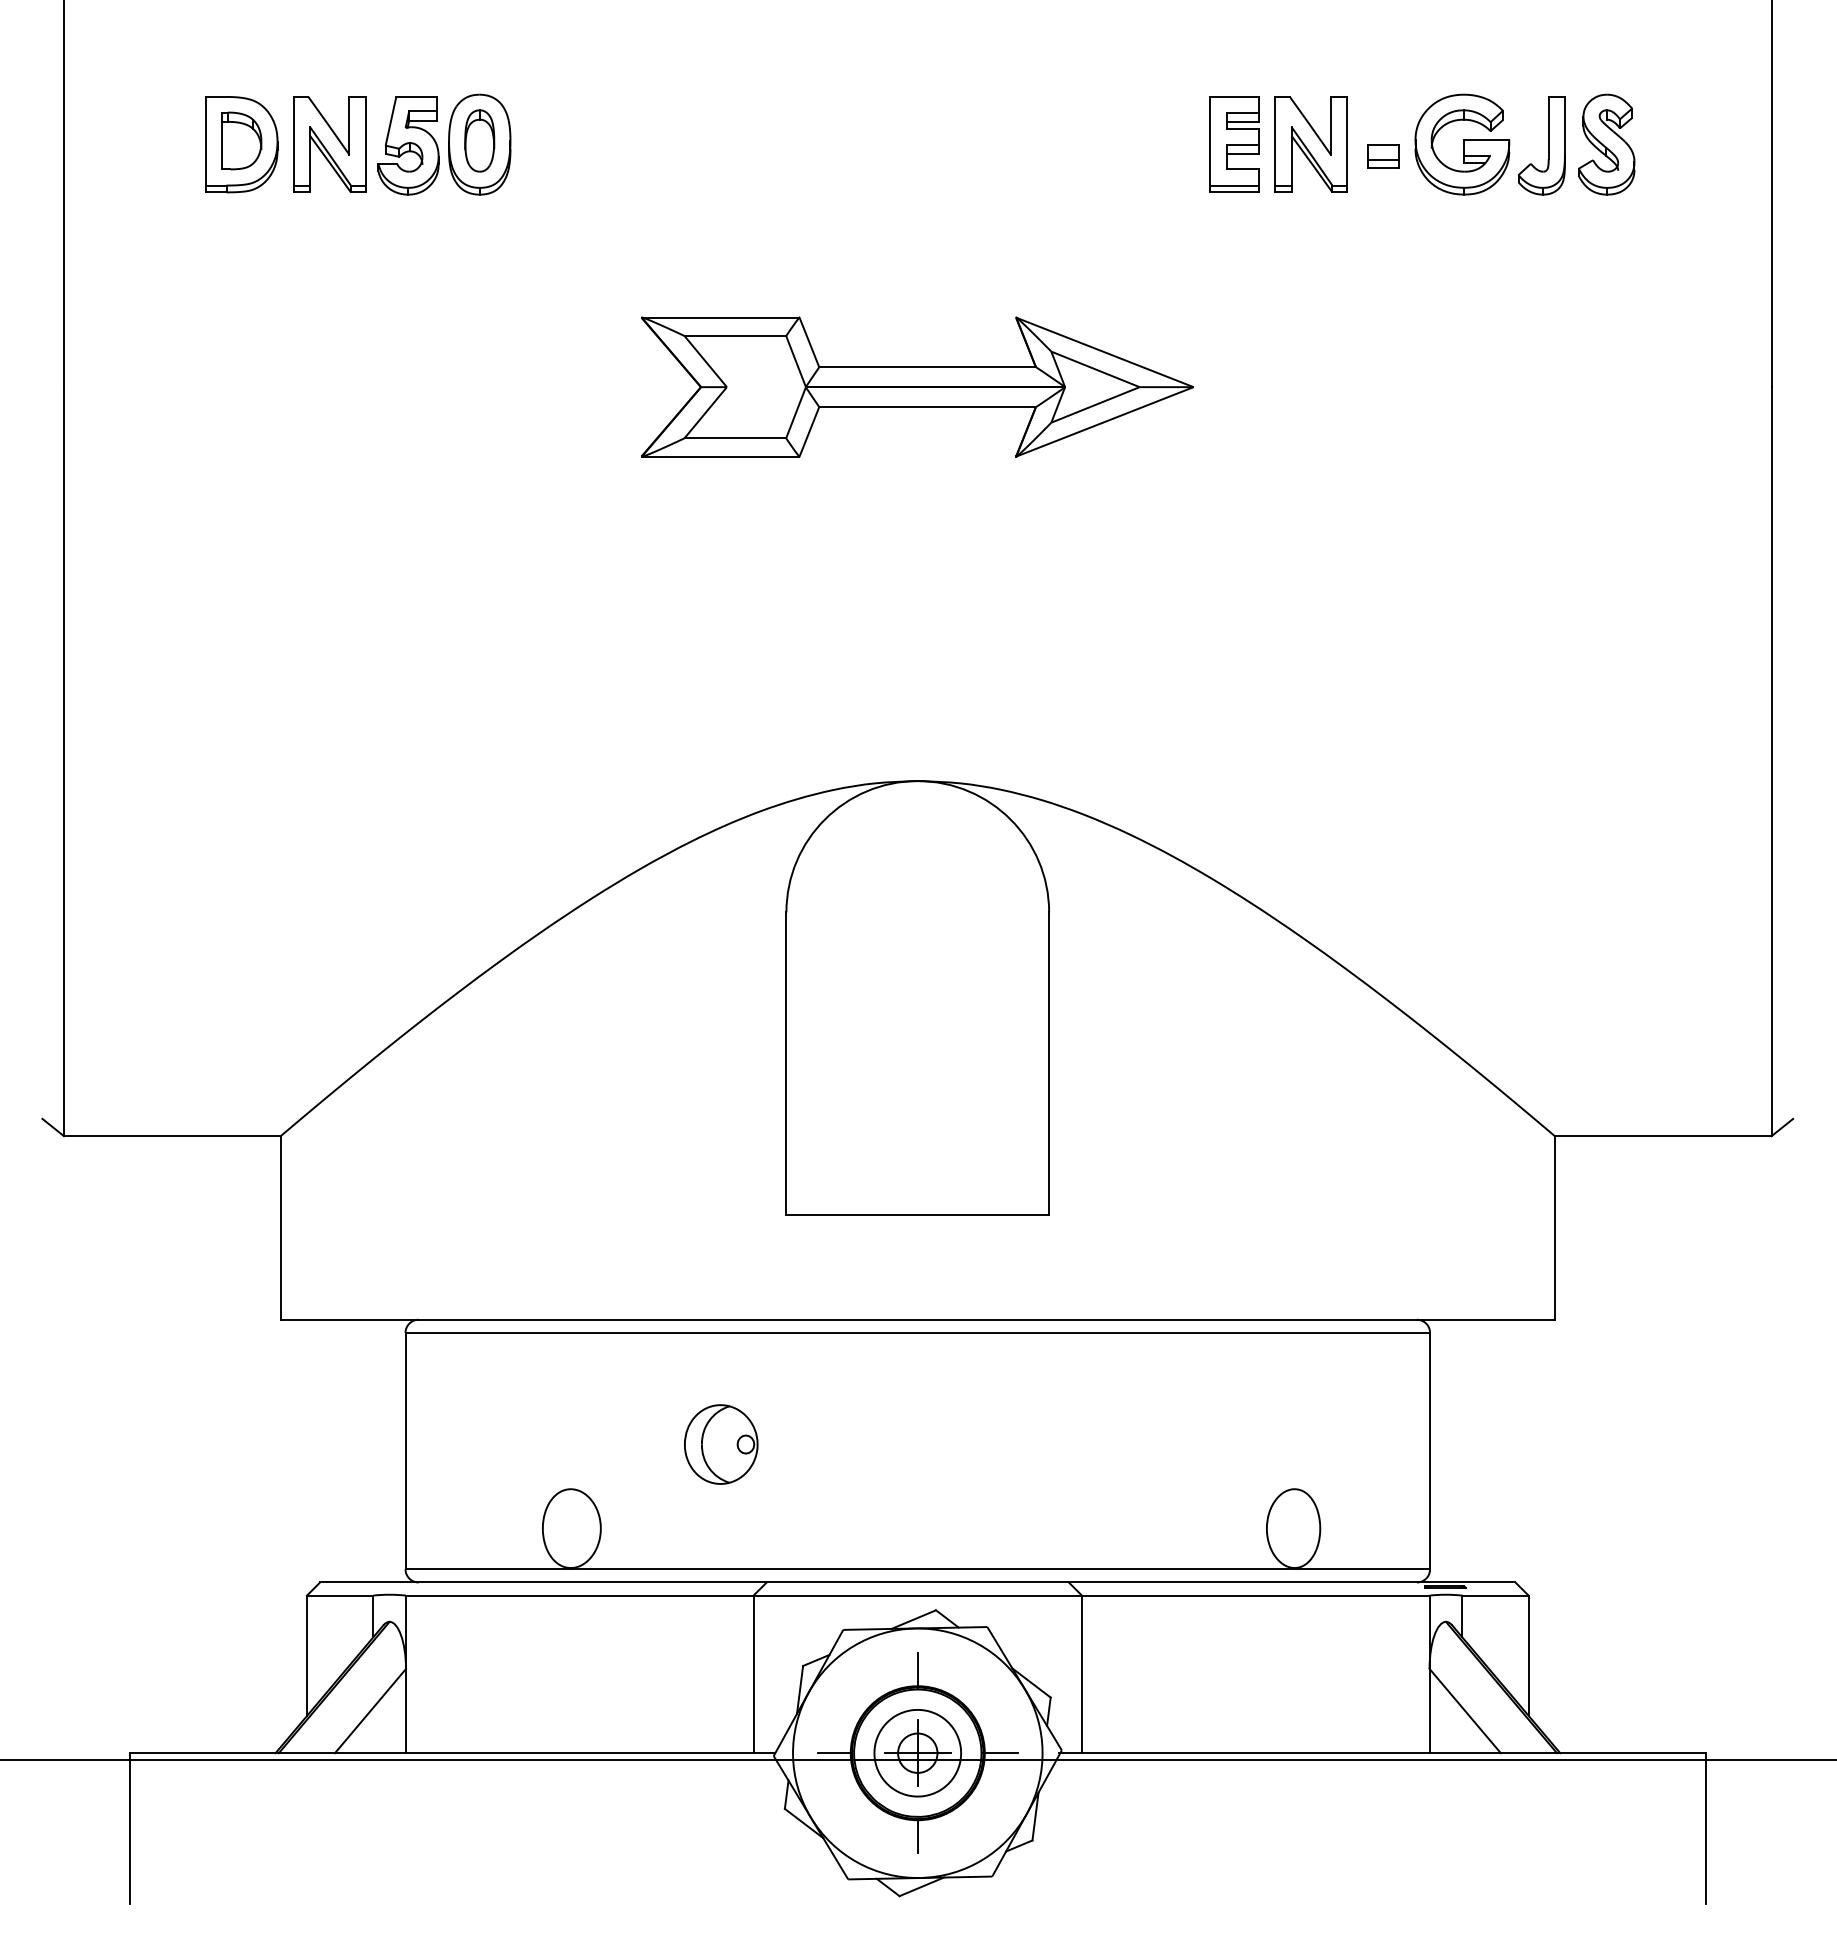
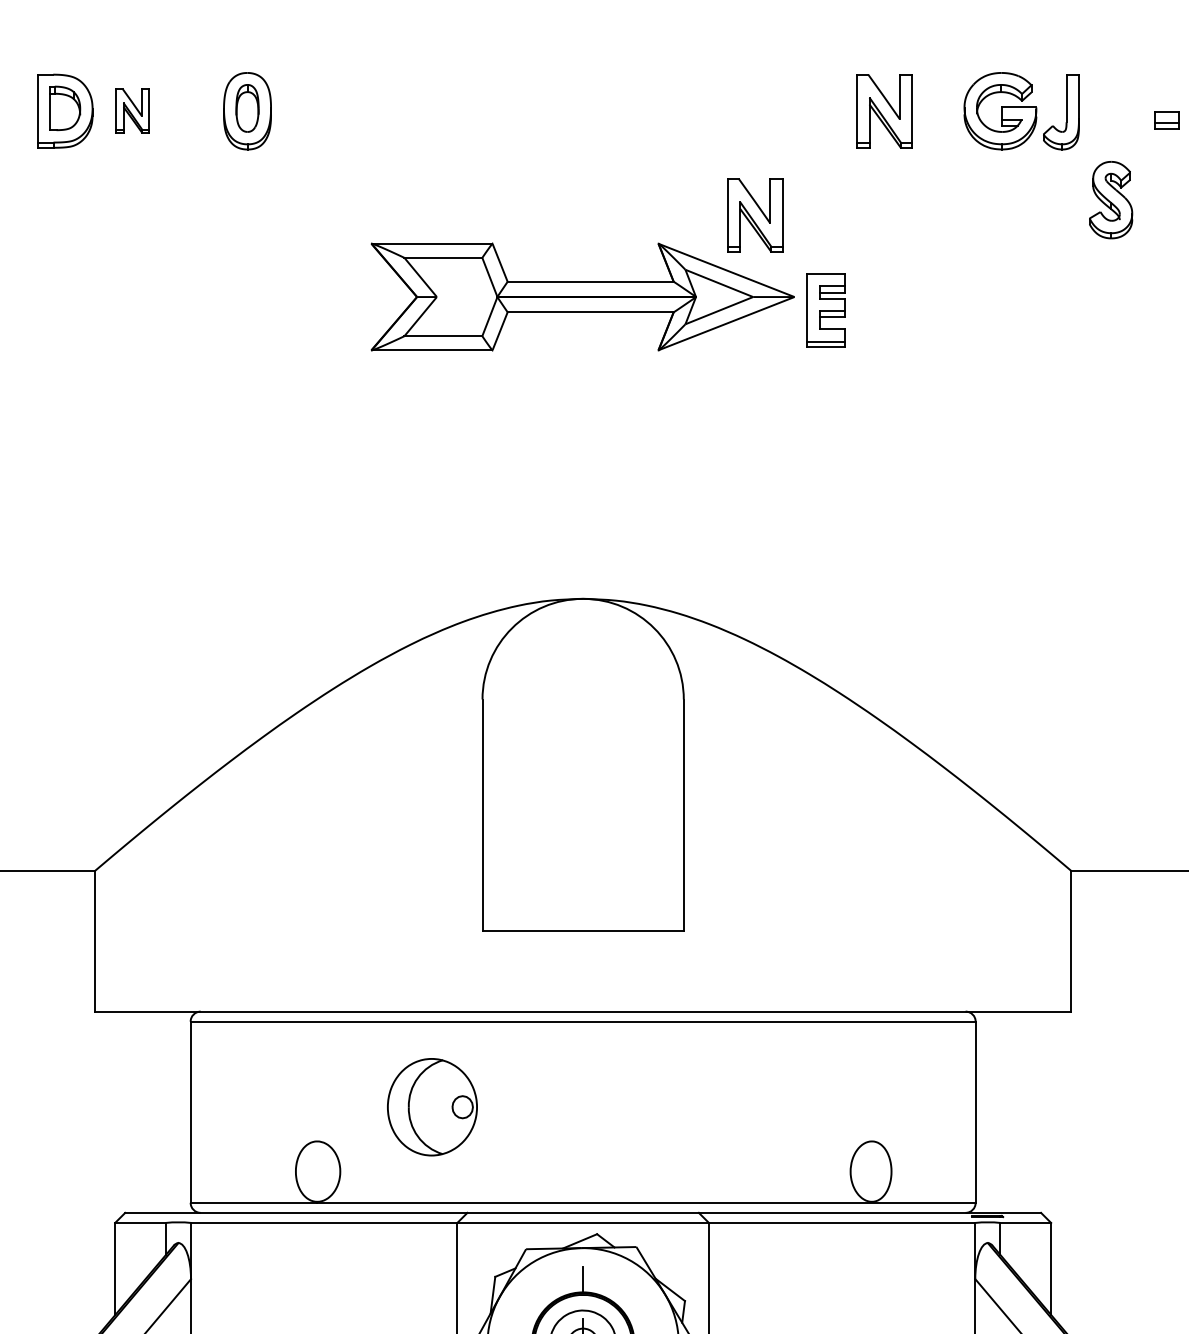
part: (329, 144) -> (132, 111), size x0.6
part: (1234, 144) -> (825, 310), moved
part: (1606, 144) -> (1110, 199), moved
part: (408, 145) -> (192, 111), removed
part: (1383, 156) -> (1166, 120), moved
part: (1141, 280) -> (754, 215), added
part: (721, 1444) -> (432, 1107), size x1.6

